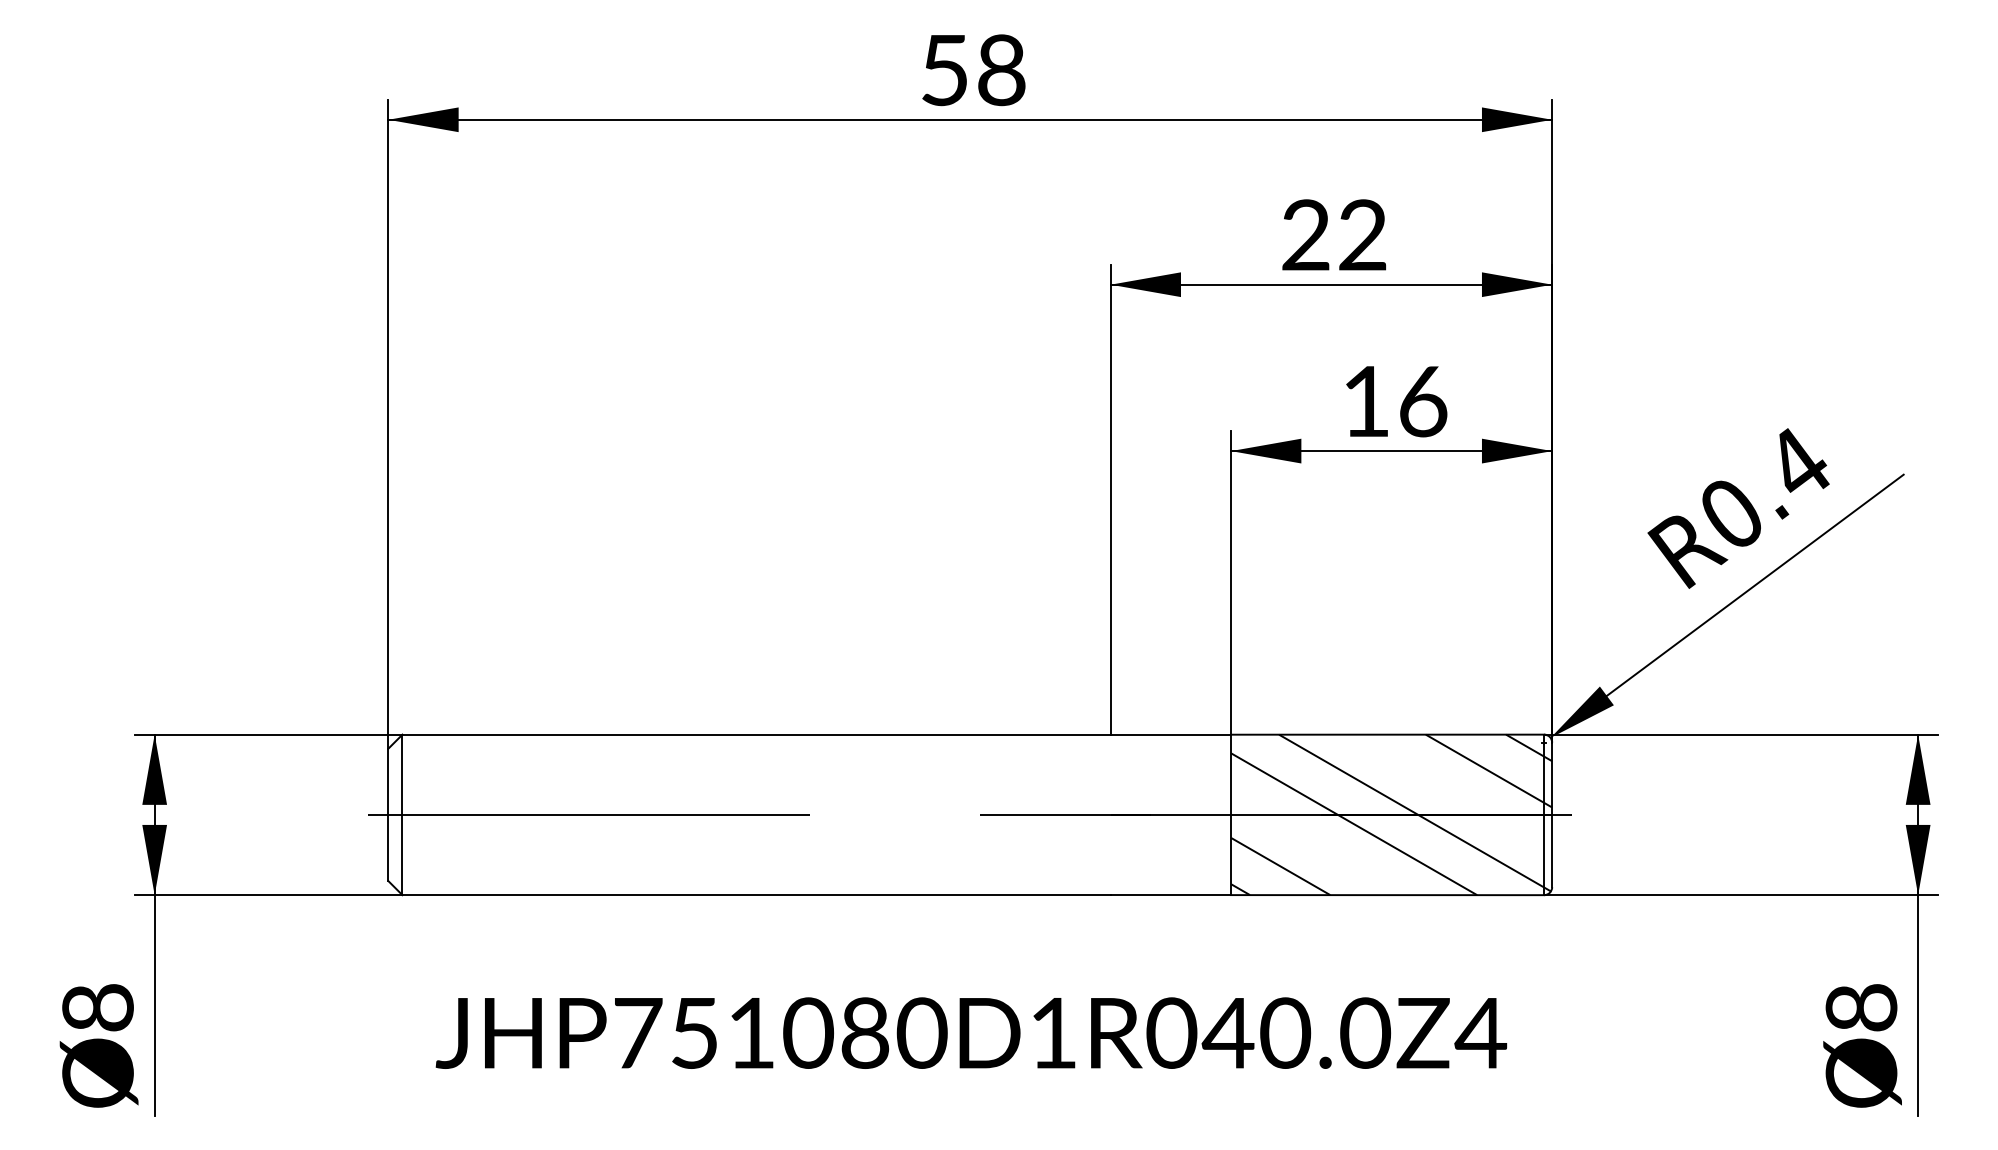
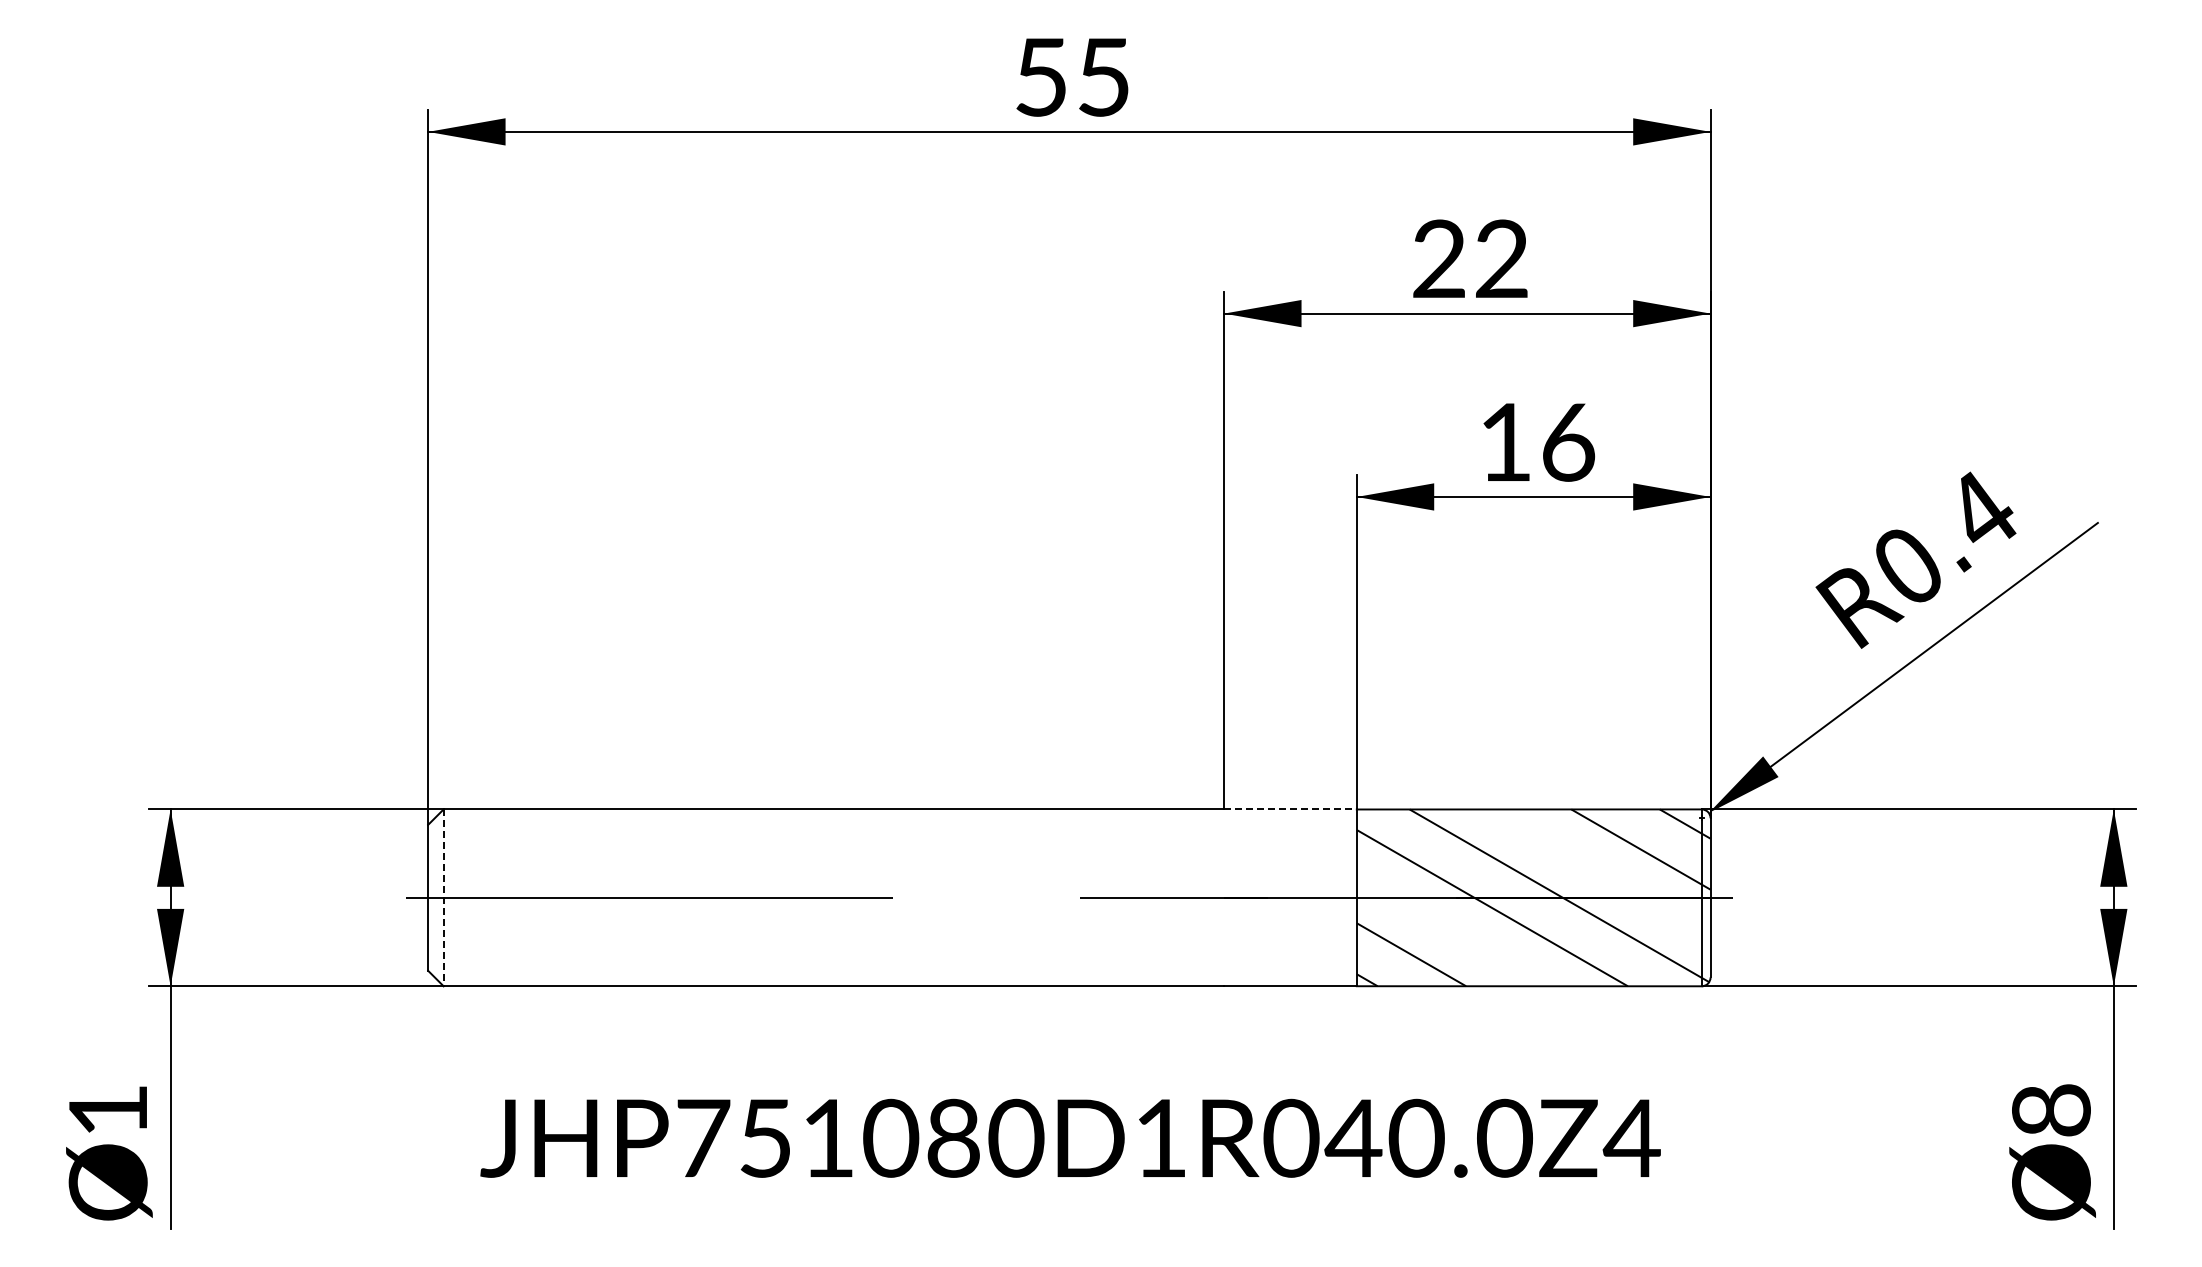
text: (1002, 69) -> (1104, 76), 58 -> 55
line: (1170, 734) -> (1290, 809), solid -> dashed
line: (402, 815) -> (443, 898), solid -> dashed
text: (97, 1007) -> (107, 1110), 8 -> 1

